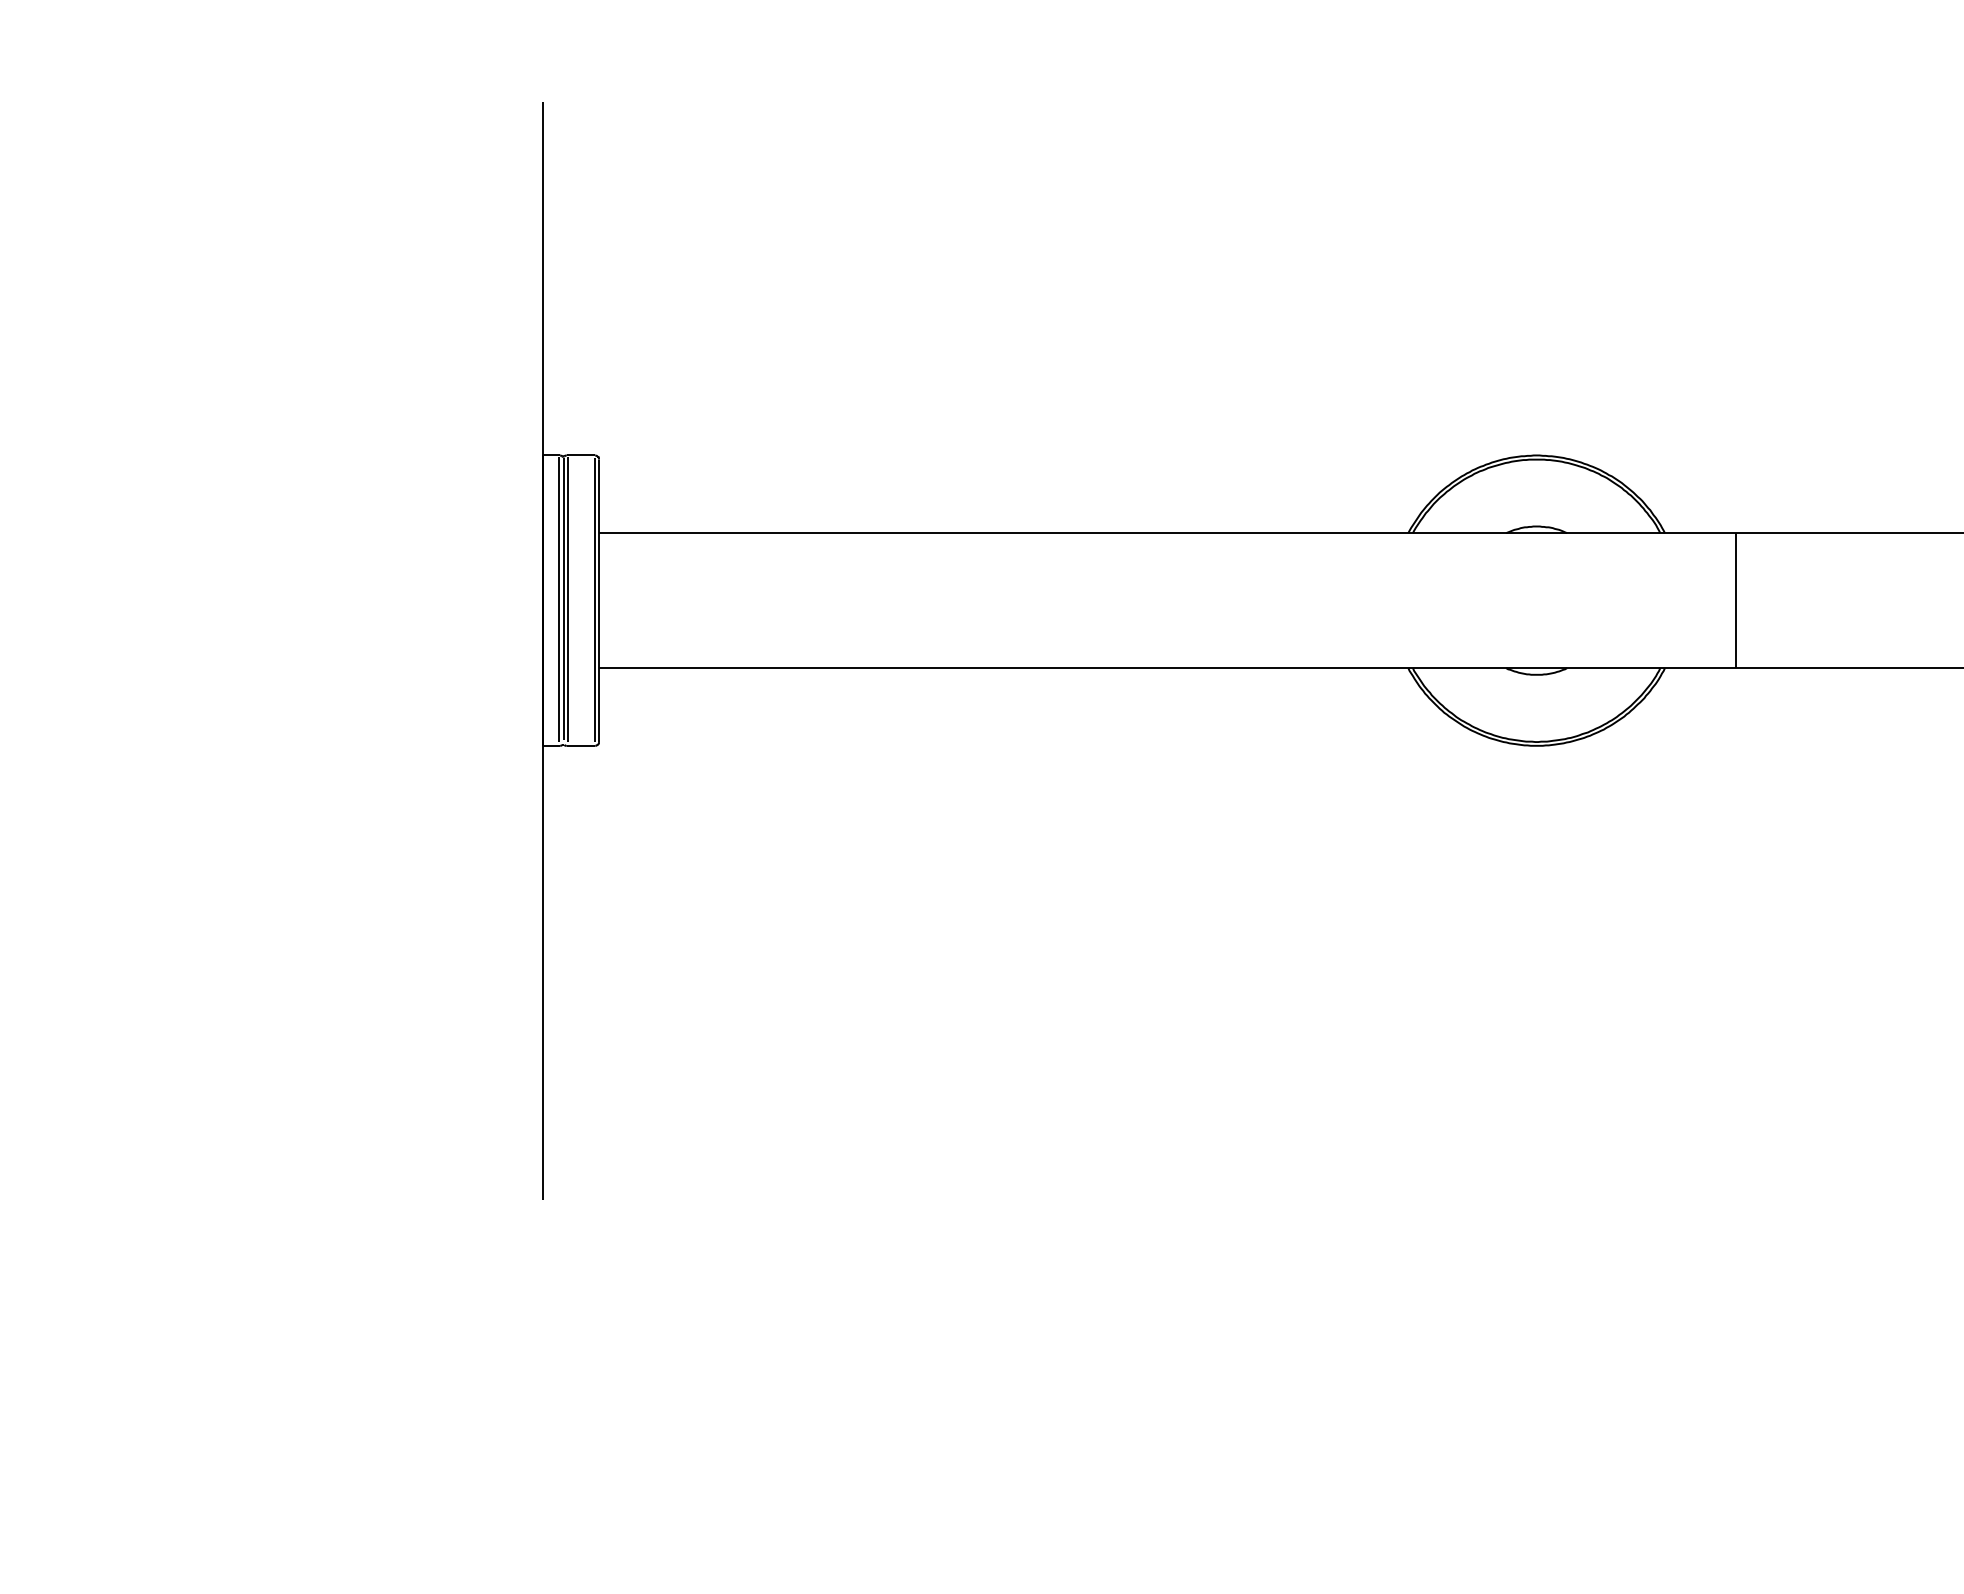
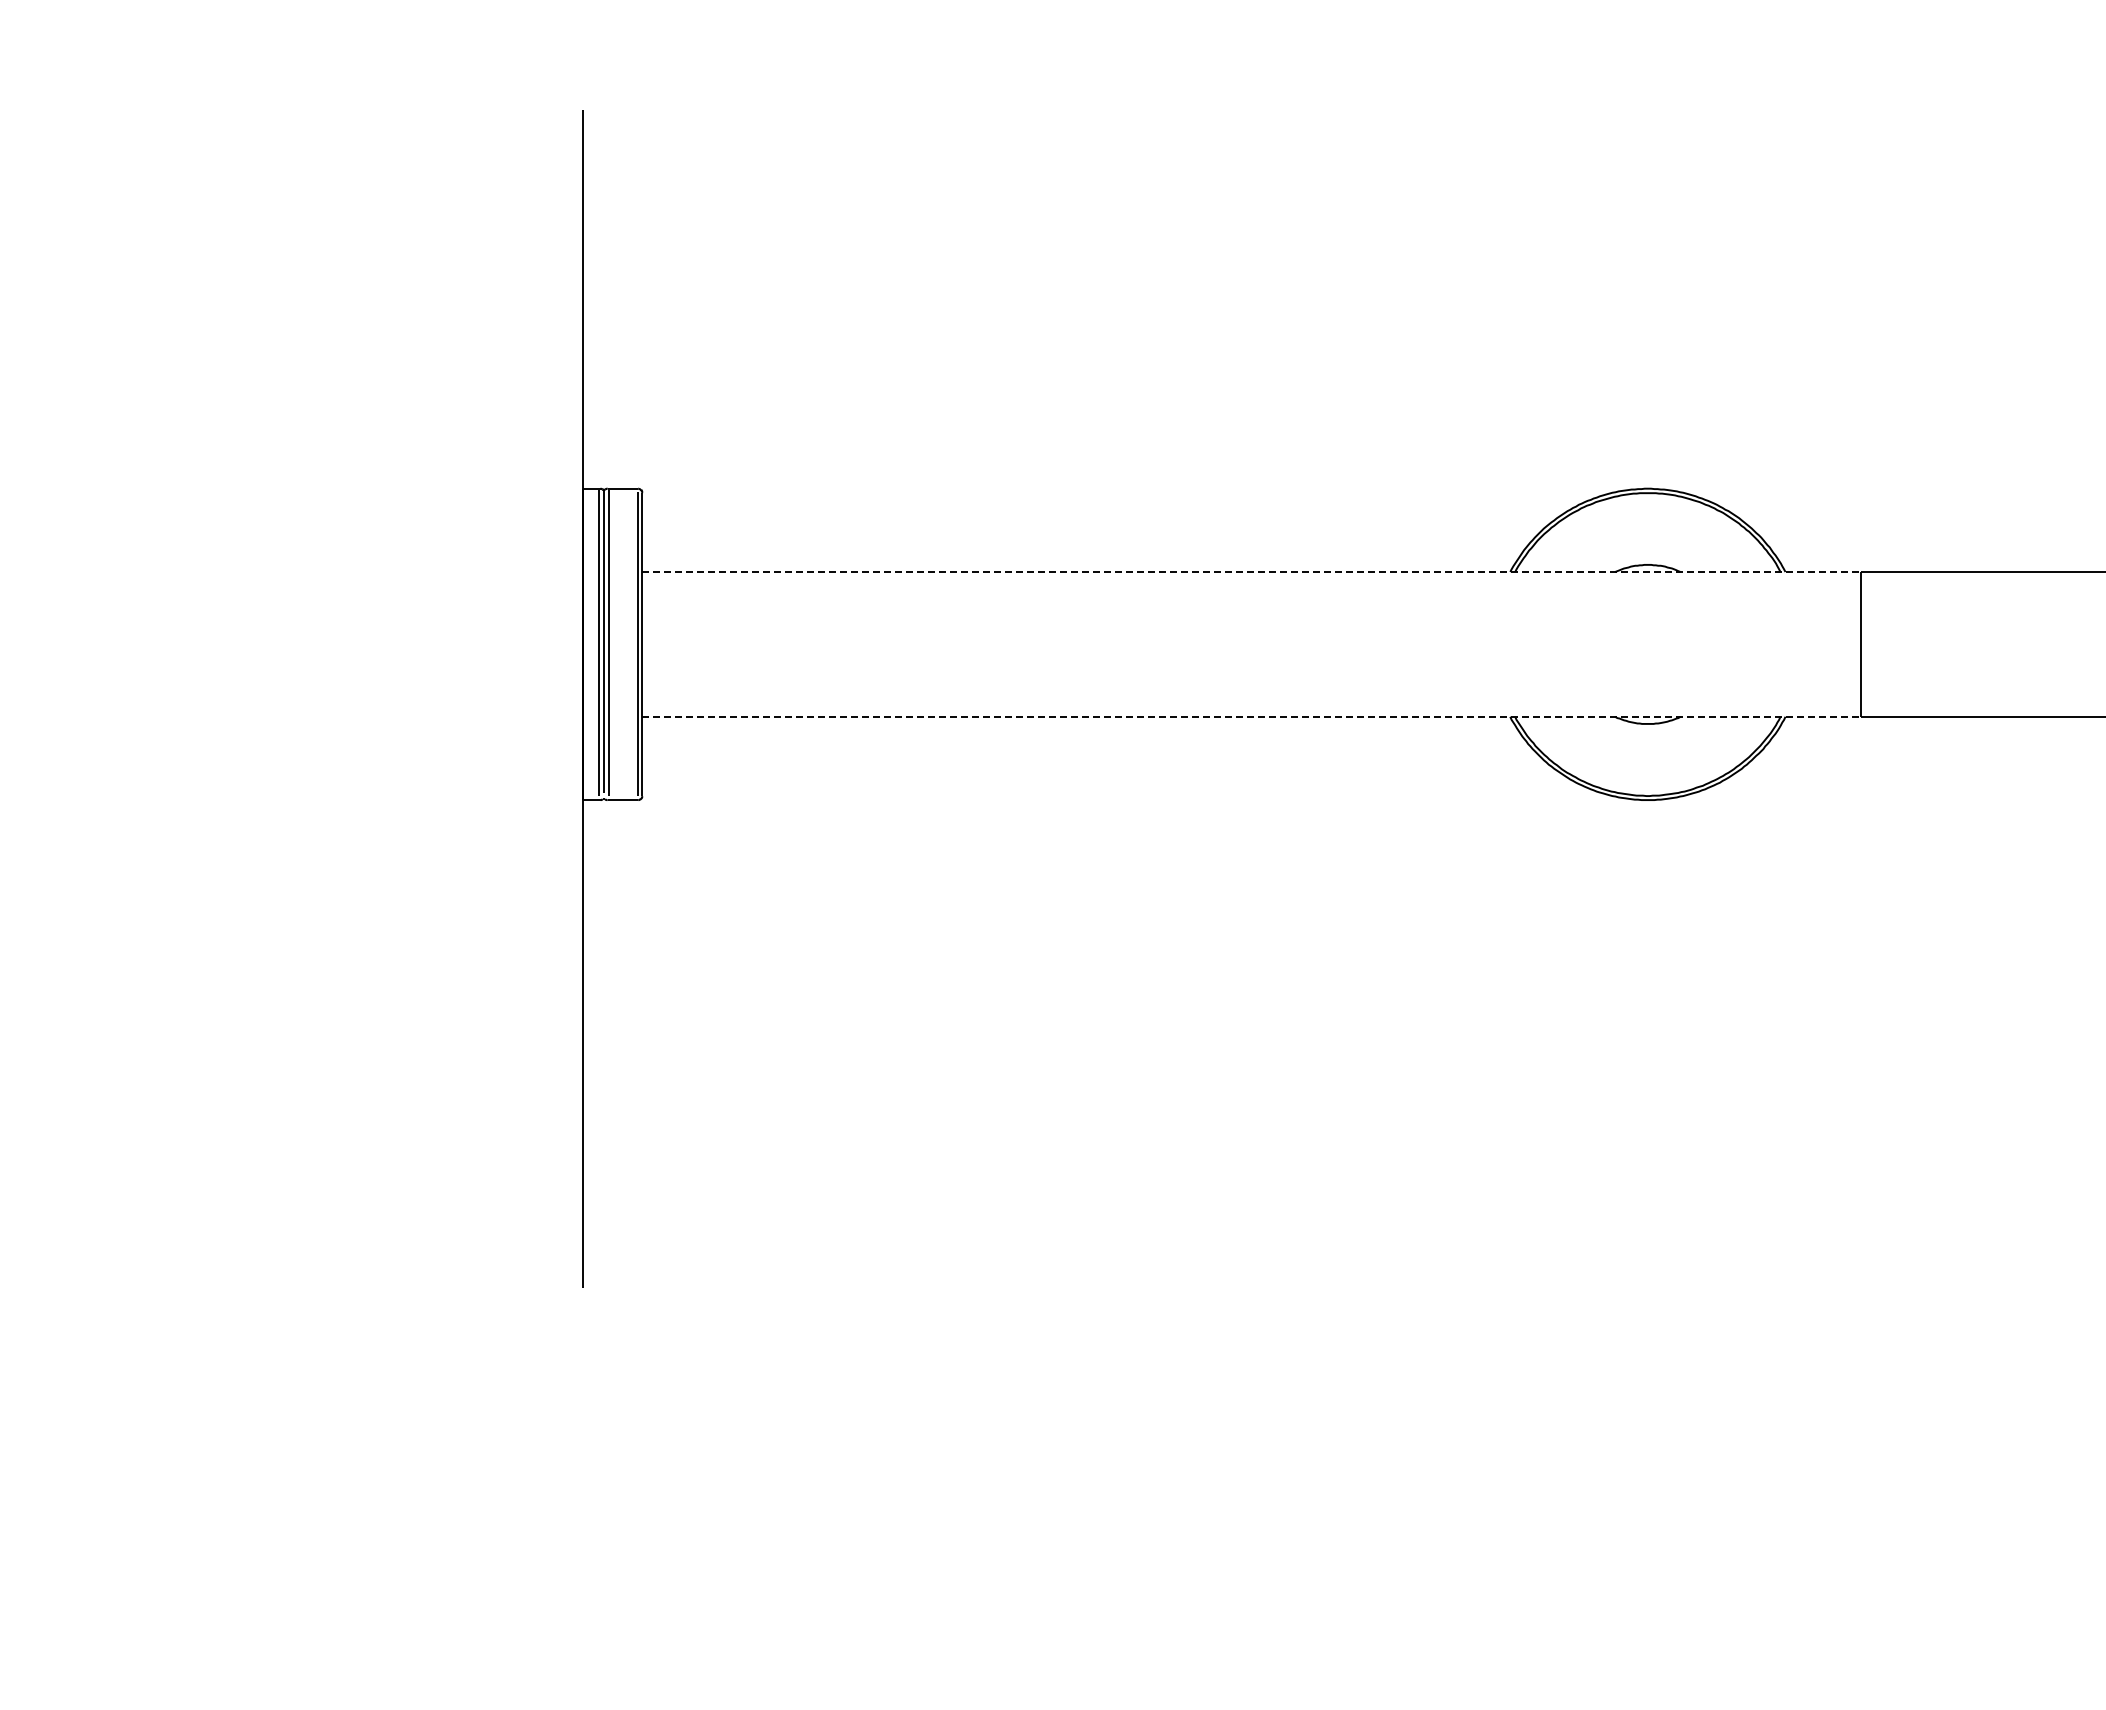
line: (1168, 533) -> (1252, 572), solid -> dashed
line: (1168, 667) -> (1252, 716), solid -> dashed

